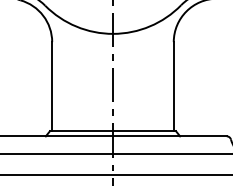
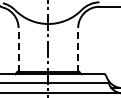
line: (52, 85) -> (18, 49), solid -> dashed
line: (174, 85) -> (78, 49), solid -> dashed

